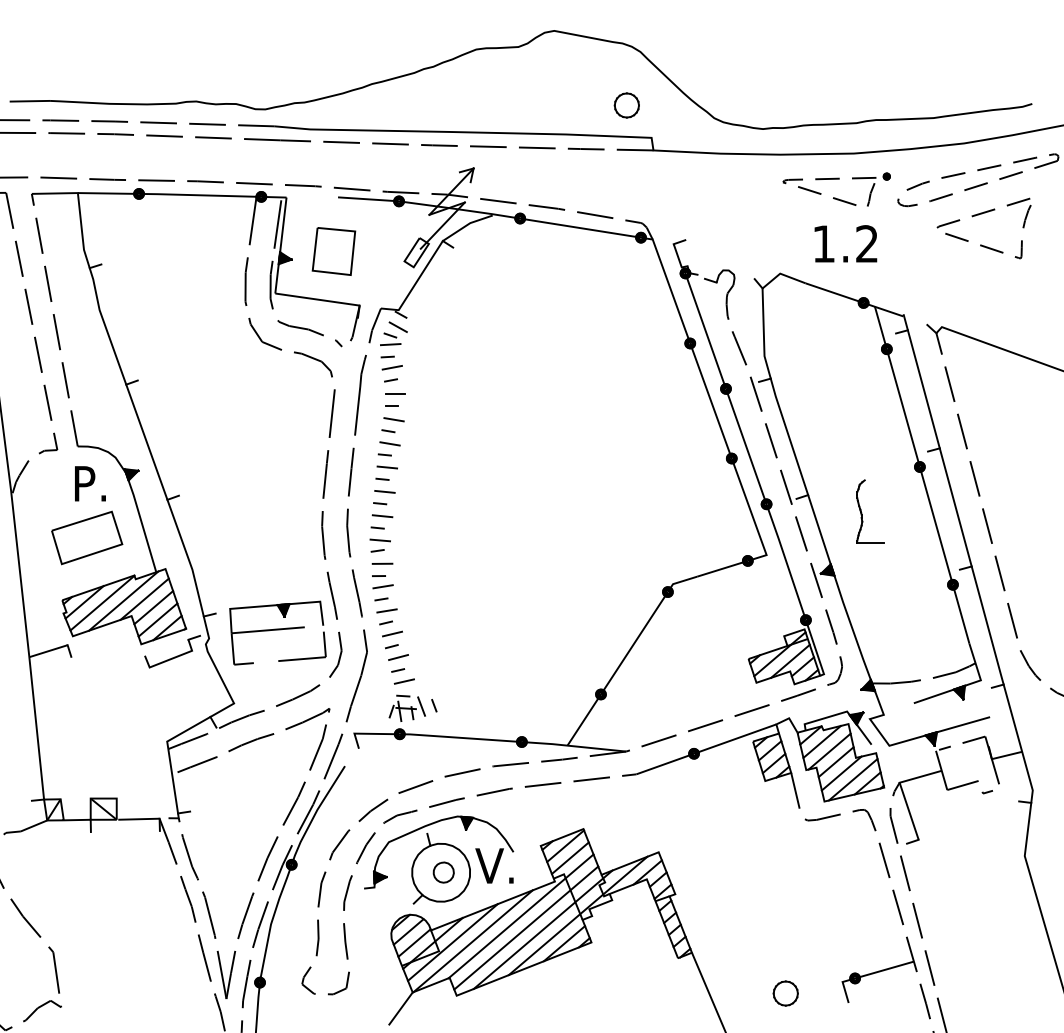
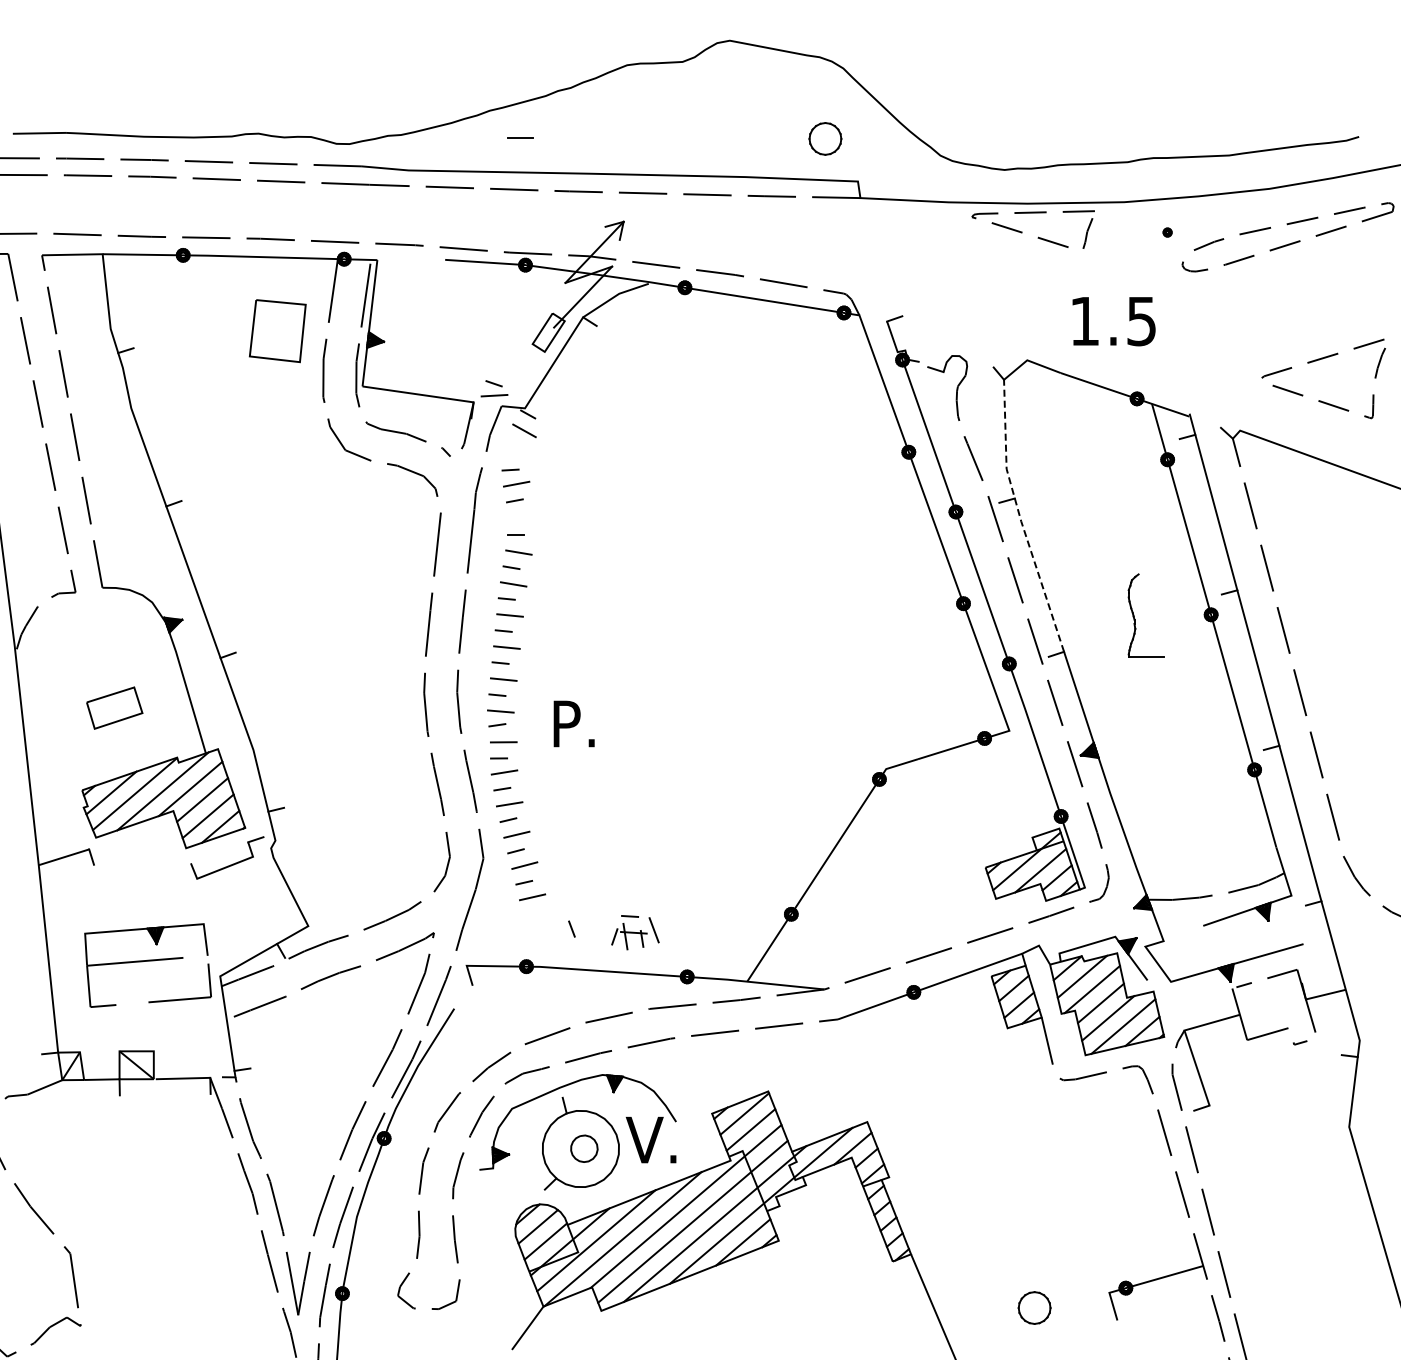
part: (833, 197) -> (1038, 236), moved
part: (978, 215) -> (1316, 361), moved
text: (866, 244) -> (1141, 321), 1.2 -> 1.5
part: (333, 251) -> (277, 331), moved
part: (390, 339) -> (494, 388), moved
line: (395, 393) -> (520, 137), moved
line: (775, 393) -> (1020, 517), solid -> dashed
text: (89, 483) -> (573, 723), moved
part: (862, 513) -> (1135, 618), moved
part: (86, 537) -> (114, 707), size x0.6
part: (277, 633) -> (147, 965), moved
part: (407, 708) -> (635, 932), moved

